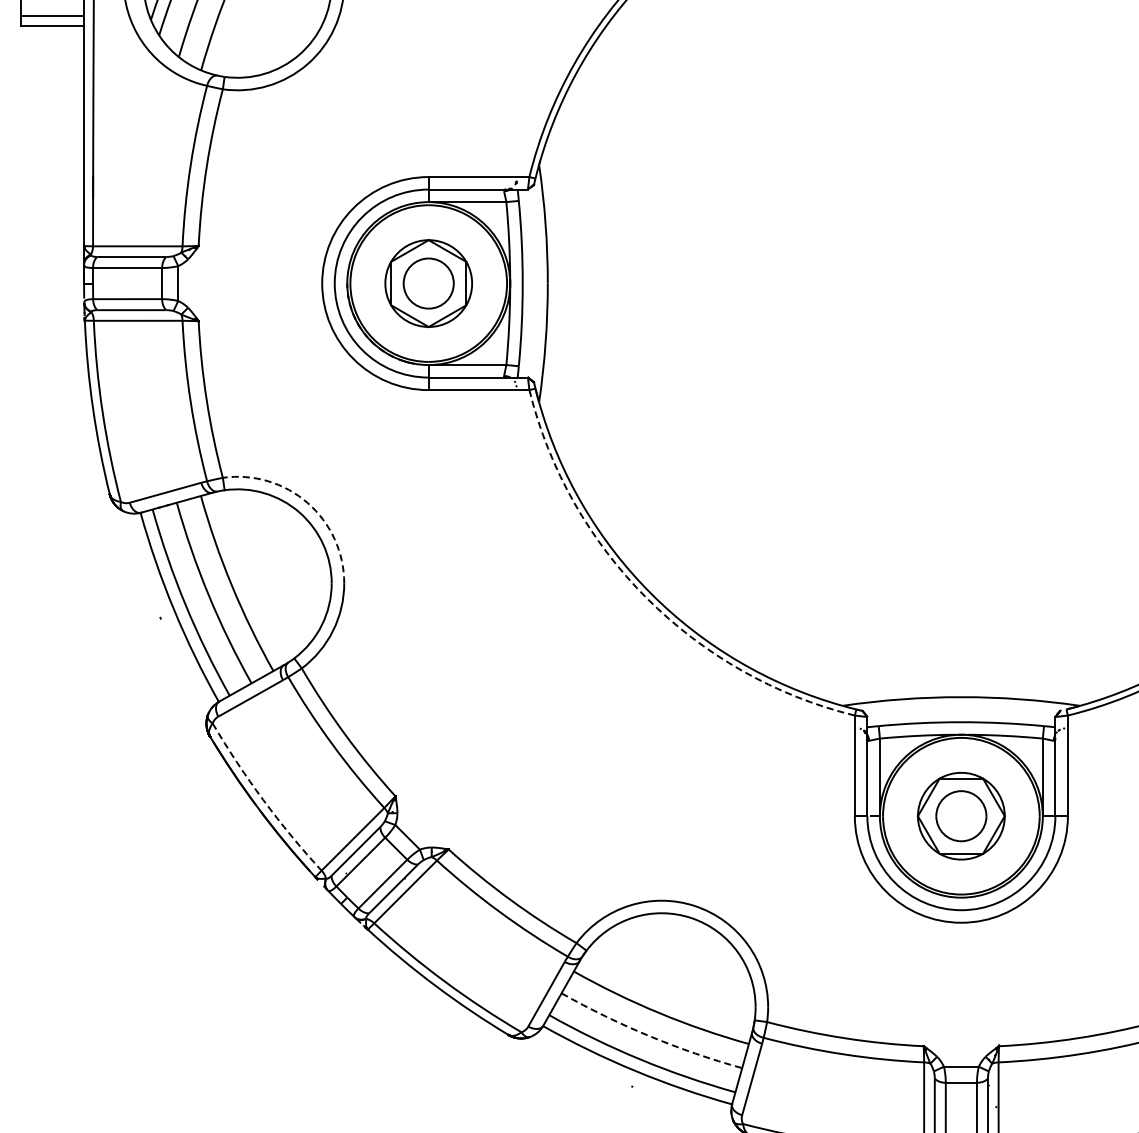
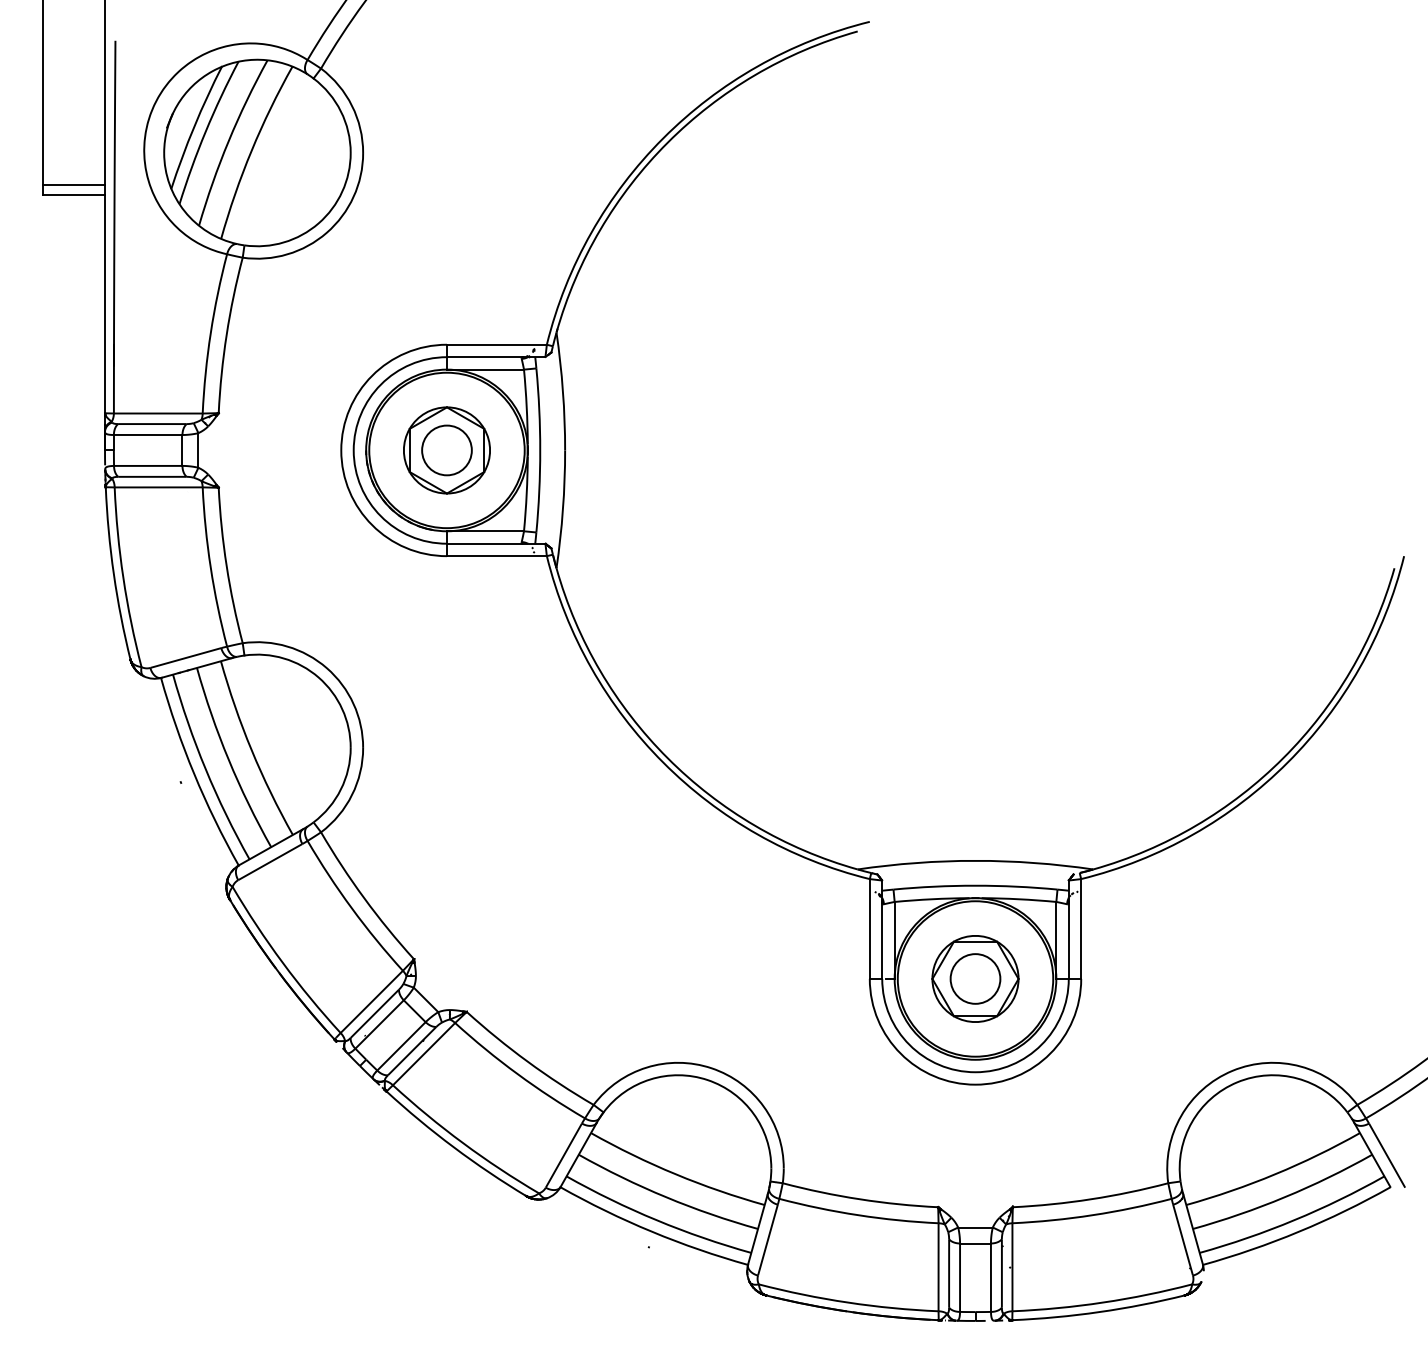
arc: (307, 503) -> (326, 668), dashed -> solid
arc: (646, 598) -> (663, 762), dashed -> solid
arc: (262, 799) -> (282, 962), dashed -> solid
arc: (649, 1036) -> (666, 1197), dashed -> solid

